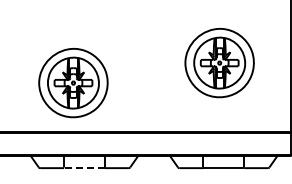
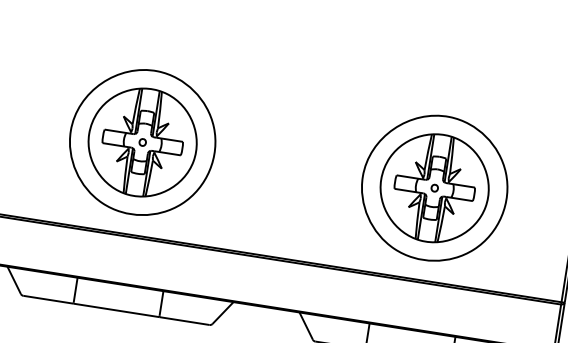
part: (219, 63) -> (434, 188), moved
part: (73, 83) -> (142, 143), moved
line: (83, 168) -> (114, 310), dashed -> solid

